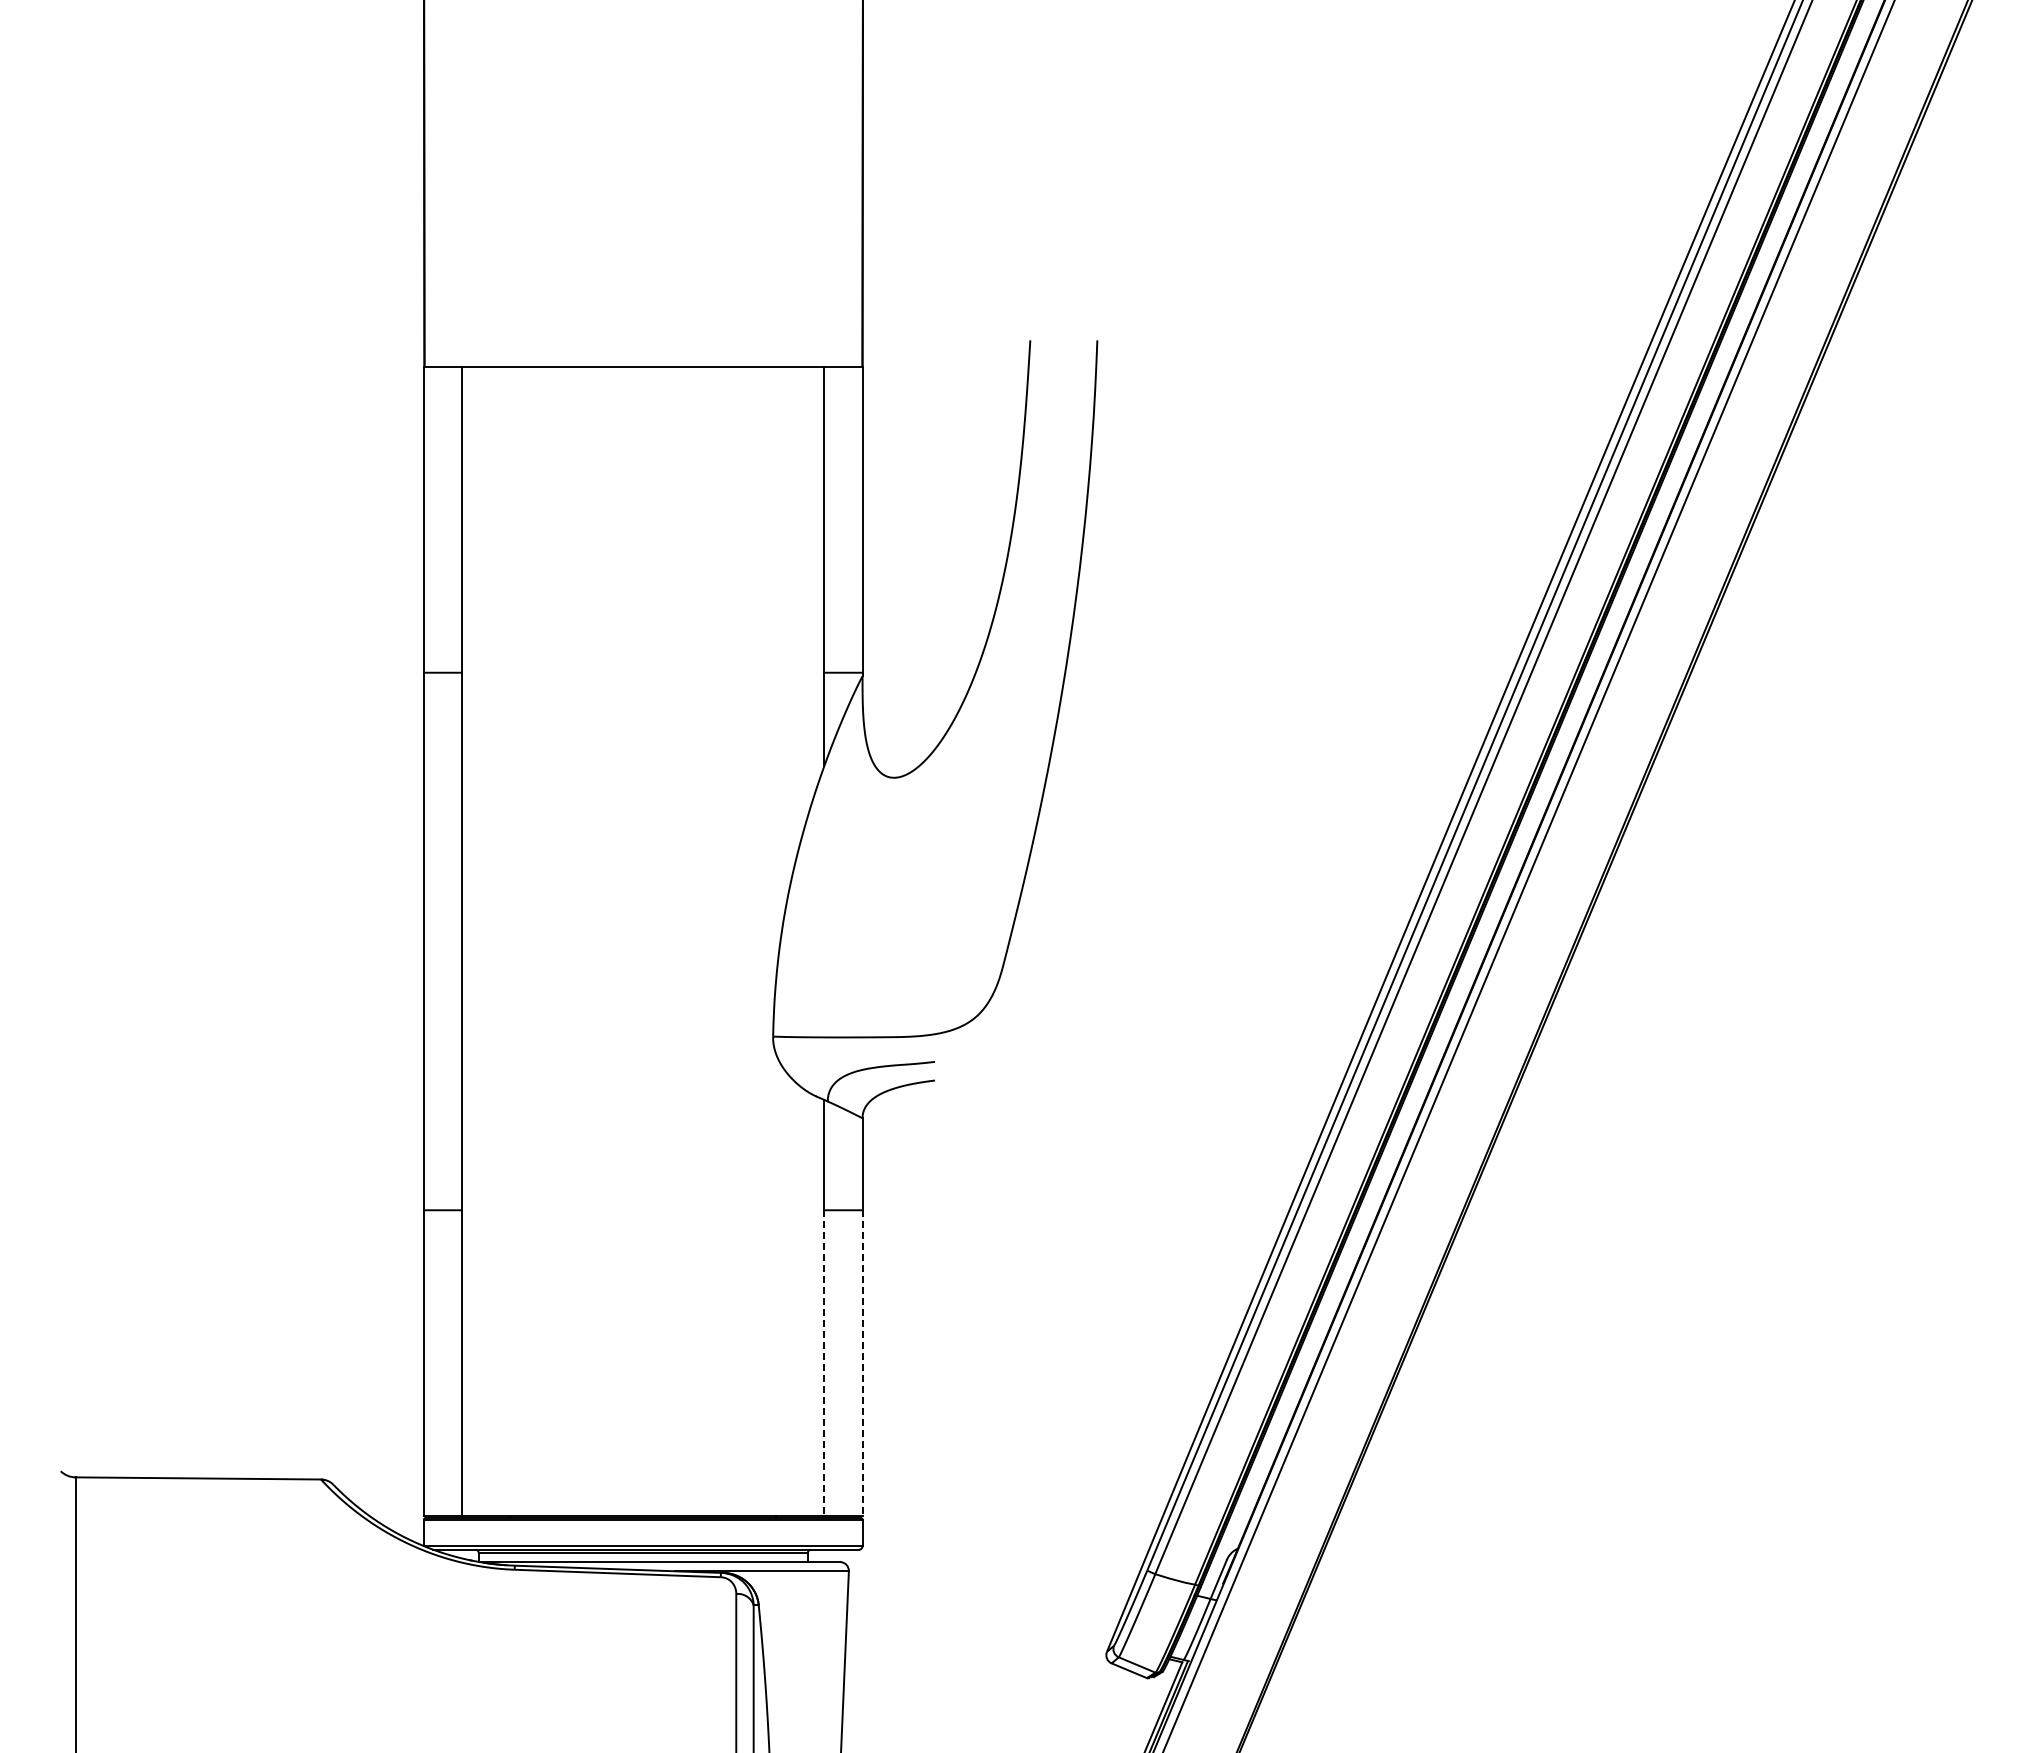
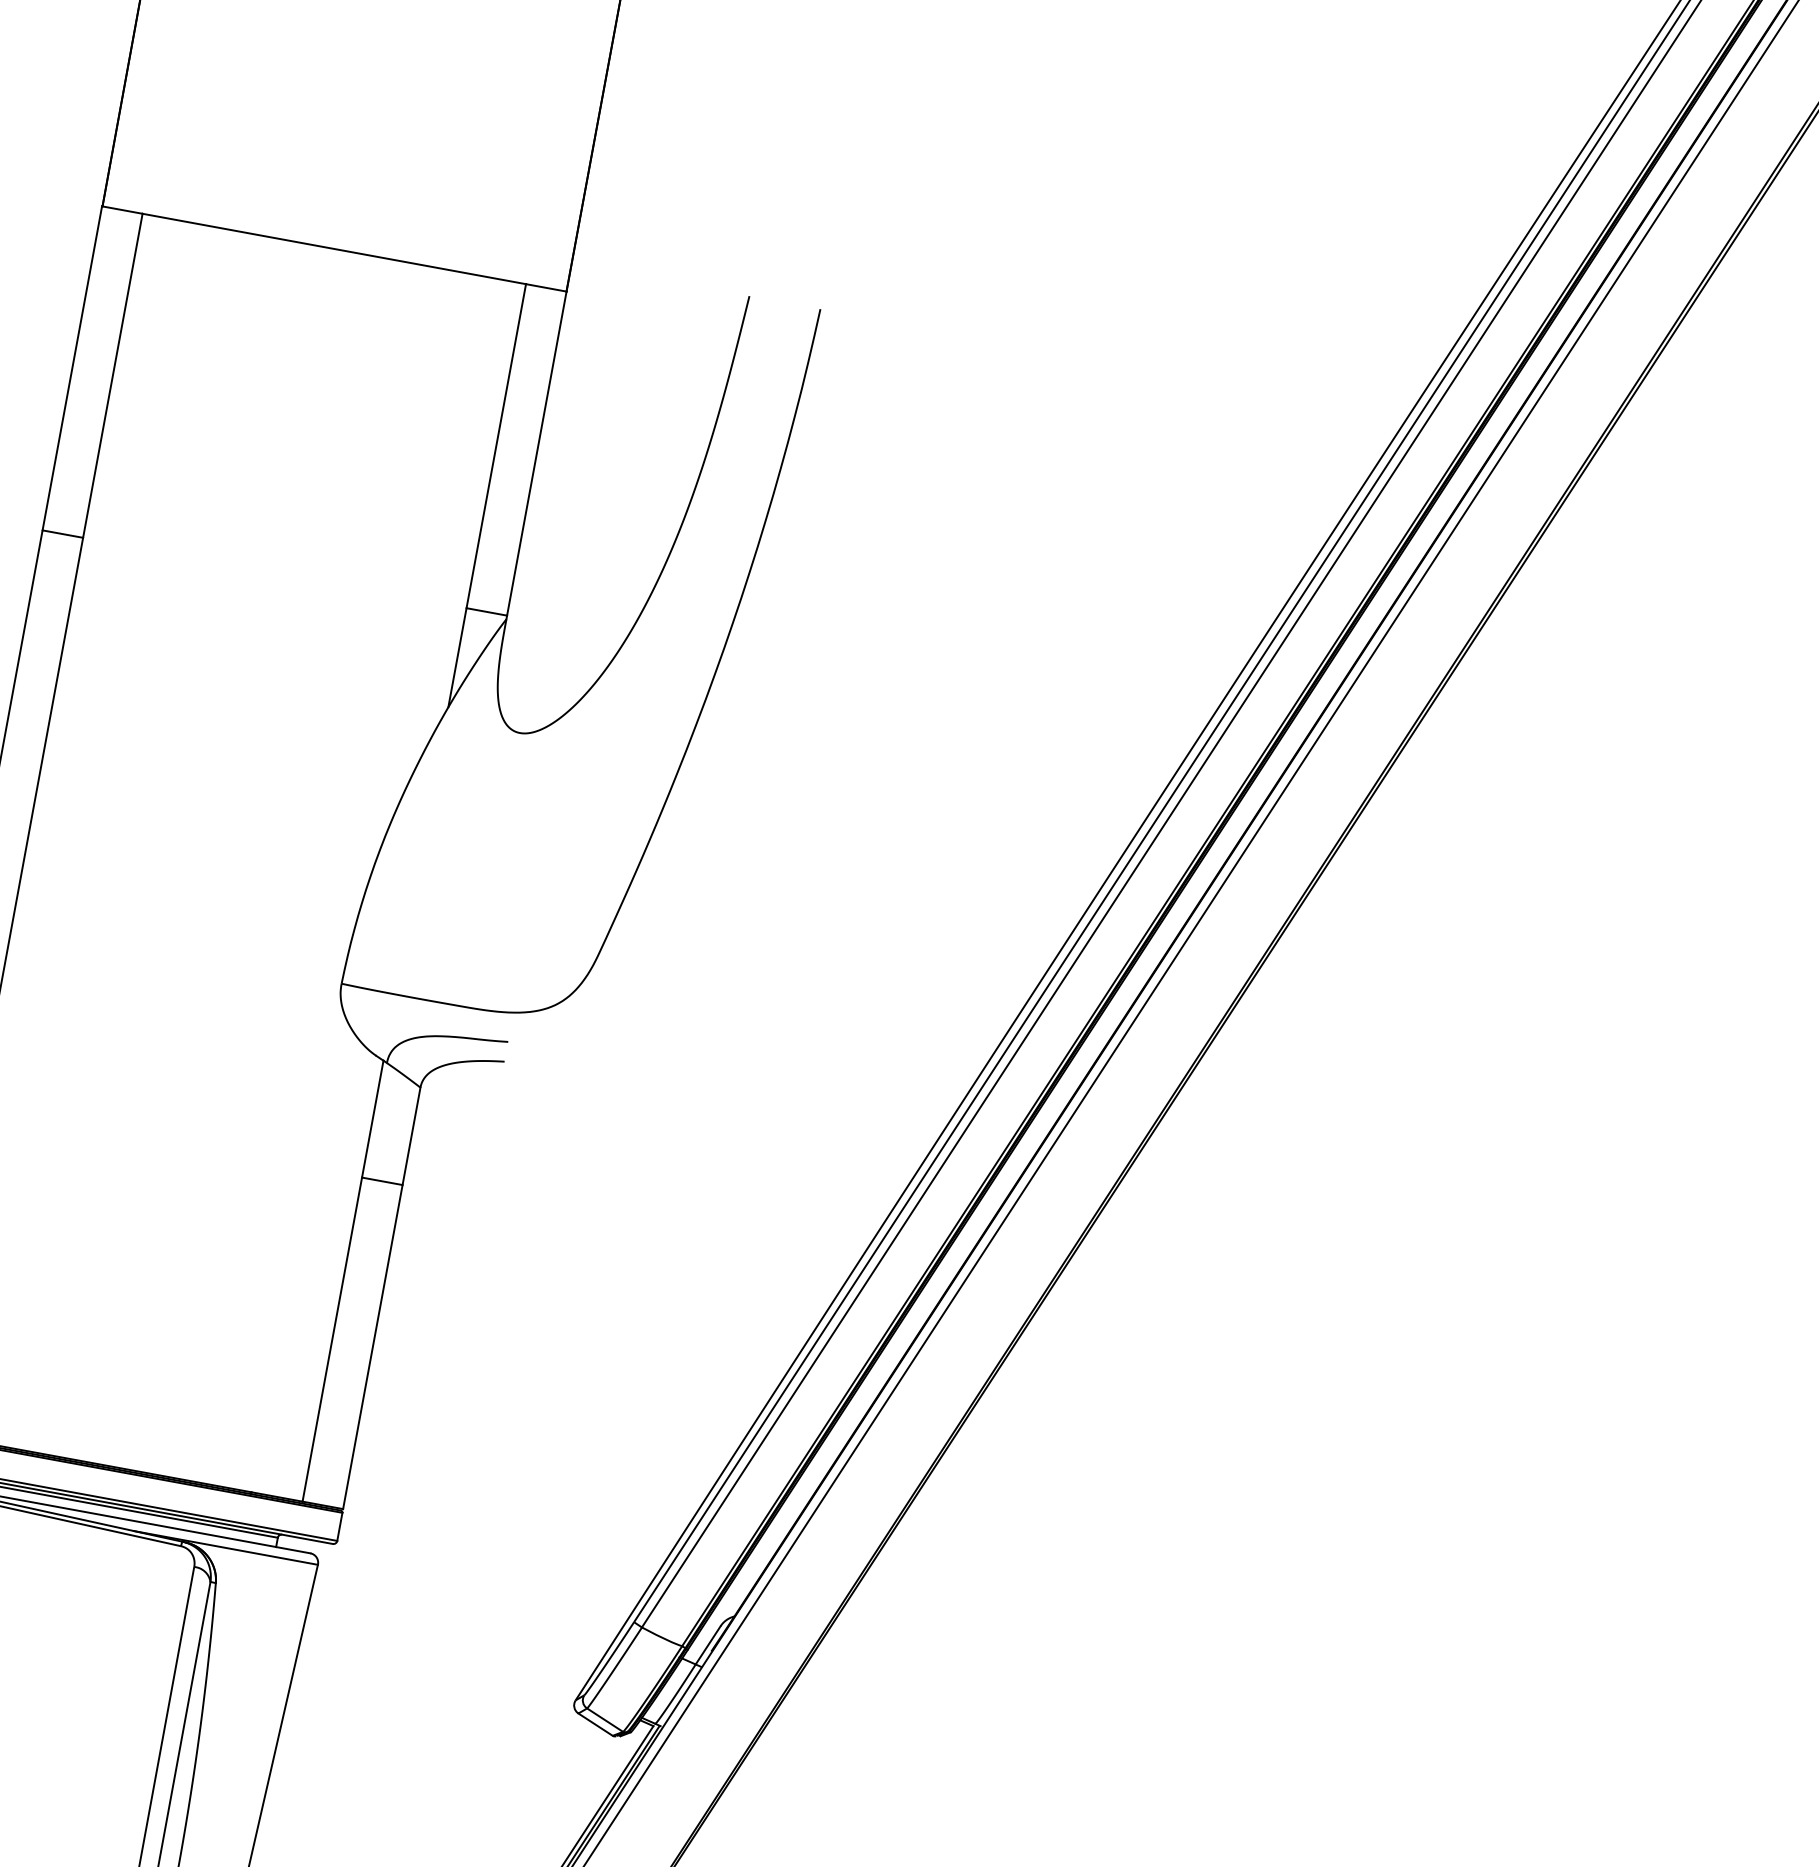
line: (824, 1363) -> (332, 1339), dashed -> solid
line: (862, 1363) -> (372, 1347), dashed -> solid

